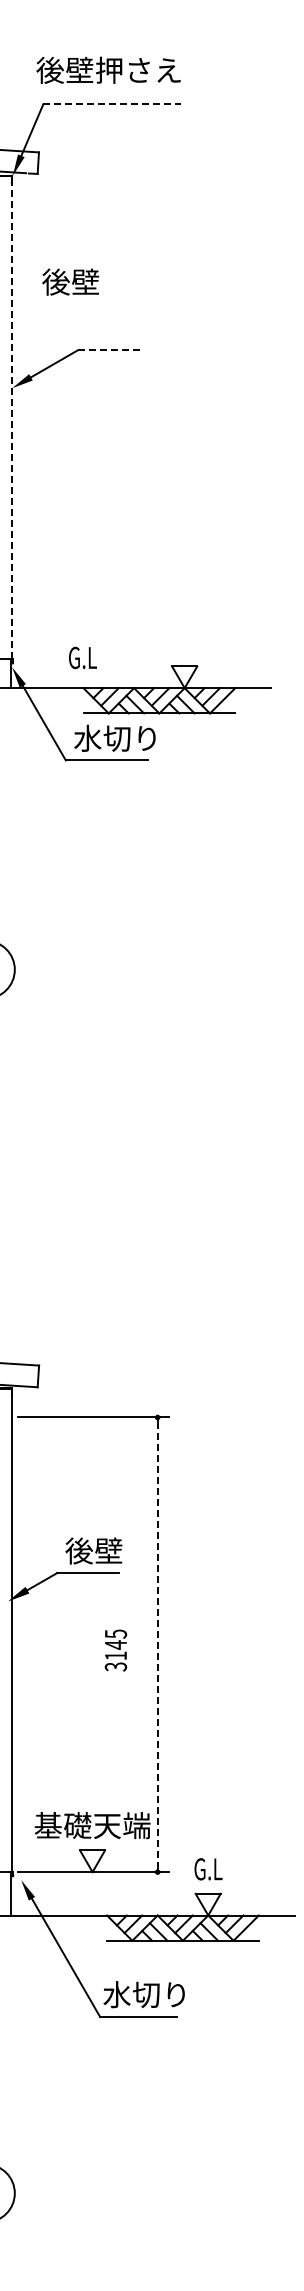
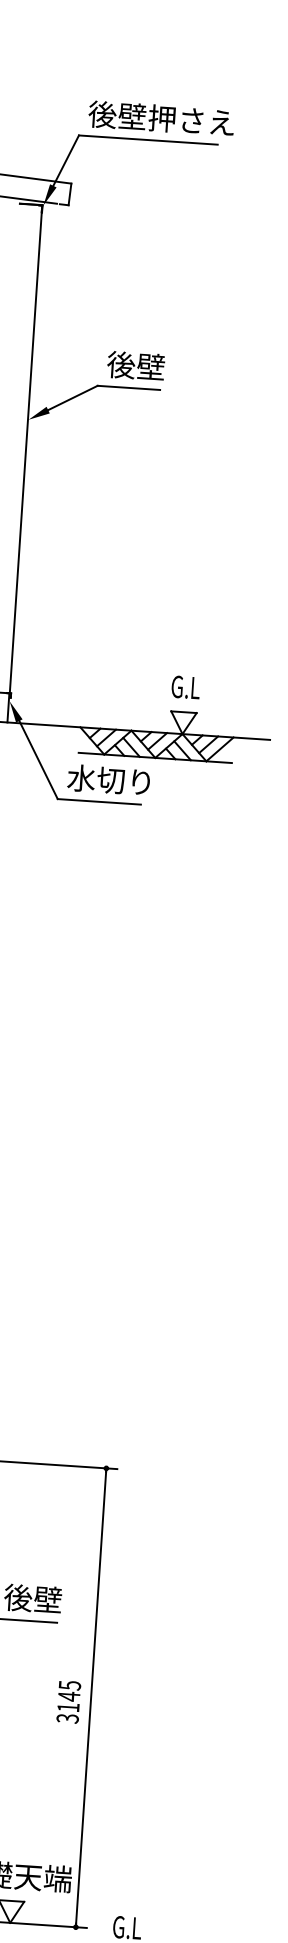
text: (108, 69) -> (161, 117), moved
line: (112, 104) -> (148, 140), dashed -> solid
text: (70, 281) -> (135, 365), moved
line: (109, 350) -> (129, 388), dashed -> solid
line: (11, 417) -> (25, 449), dashed -> solid
text: (82, 657) -> (185, 686), moved
line: (157, 1644) -> (90, 1697), dashed -> solid
text: (115, 1650) -> (68, 1702), moved

